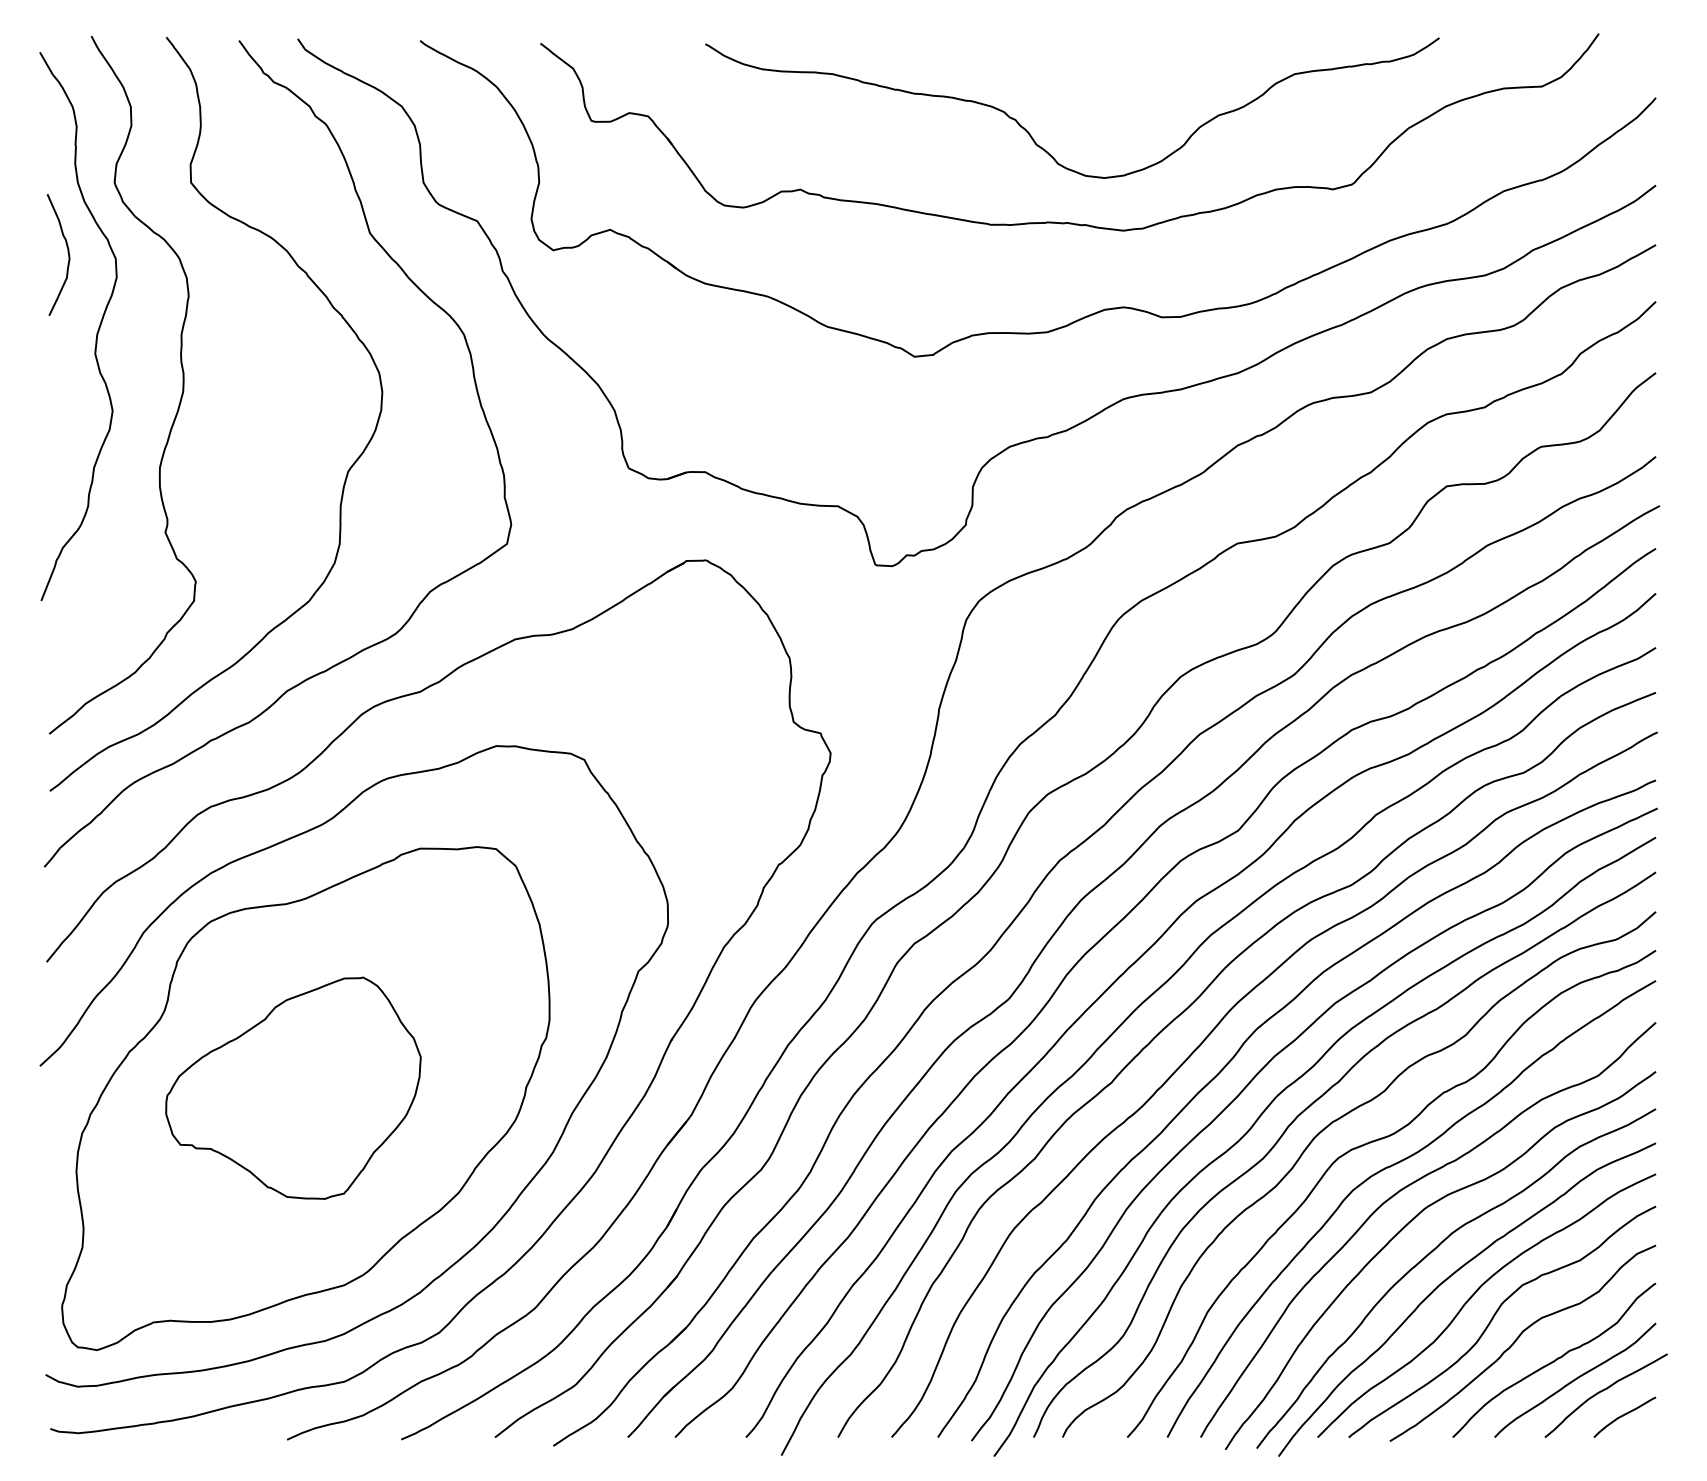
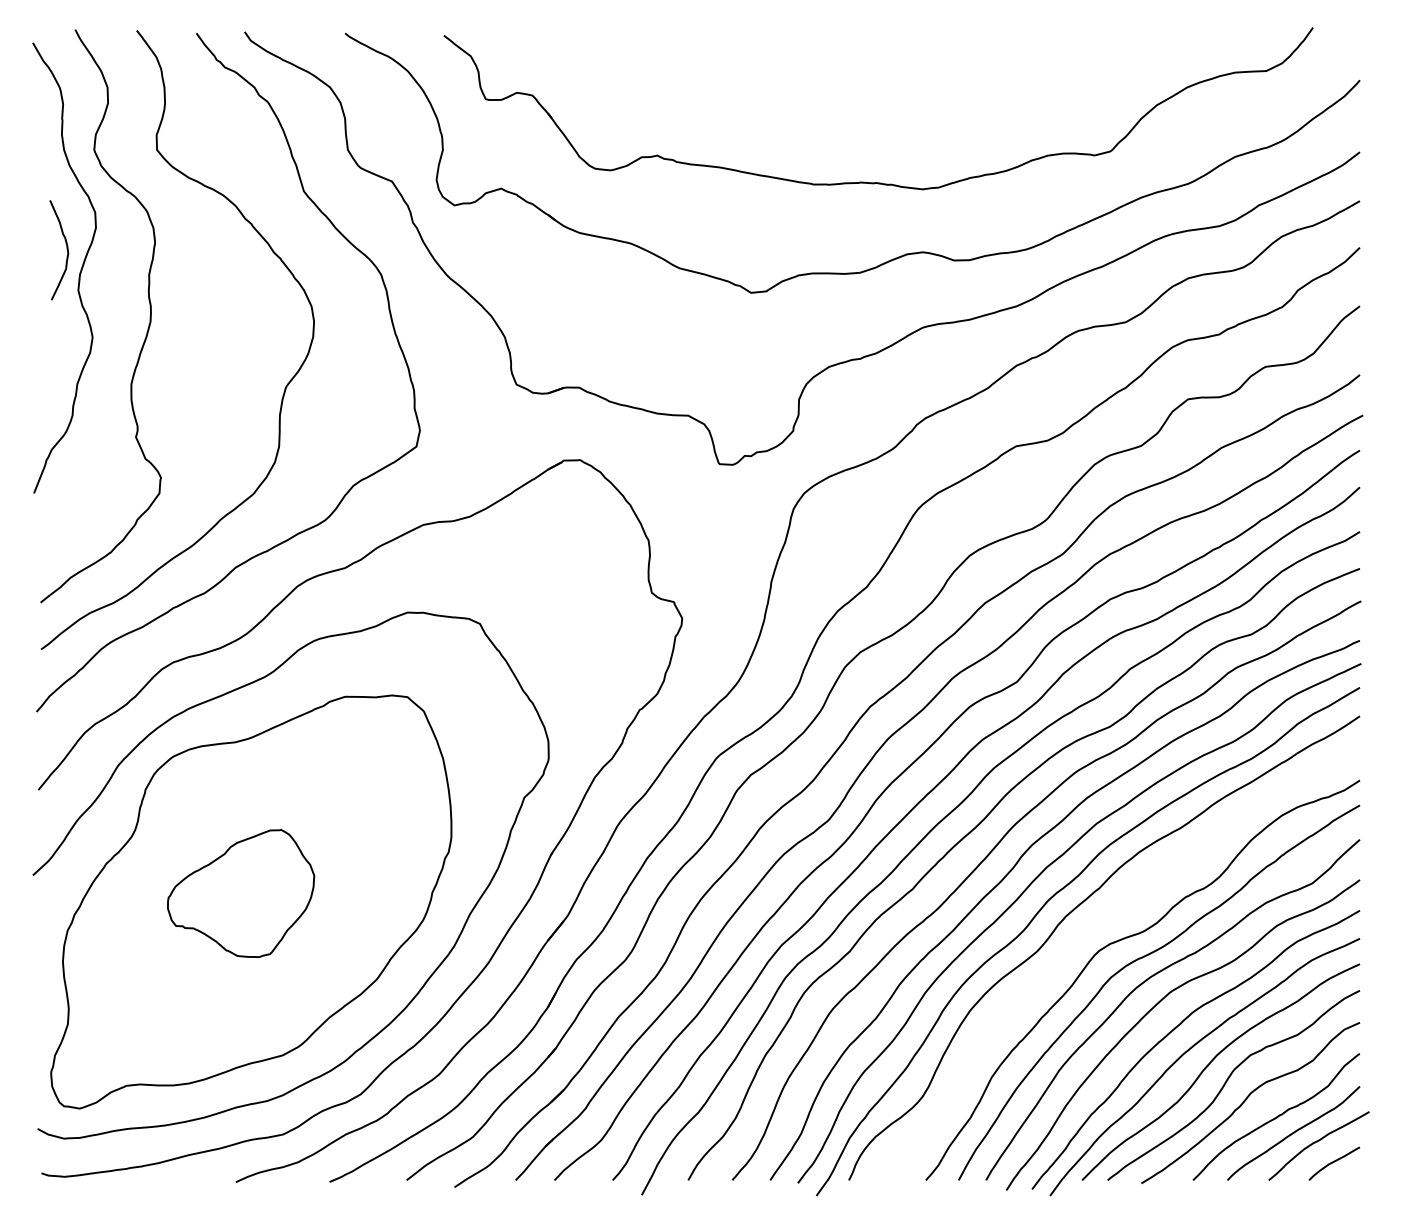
curve: (1030, 133) -> (846, 109), removed
curve: (67, 253) -> (66, 249), moved
part: (292, 1088) -> (240, 893), size x0.7
curve: (1321, 1133) -> (1085, 930), removed

